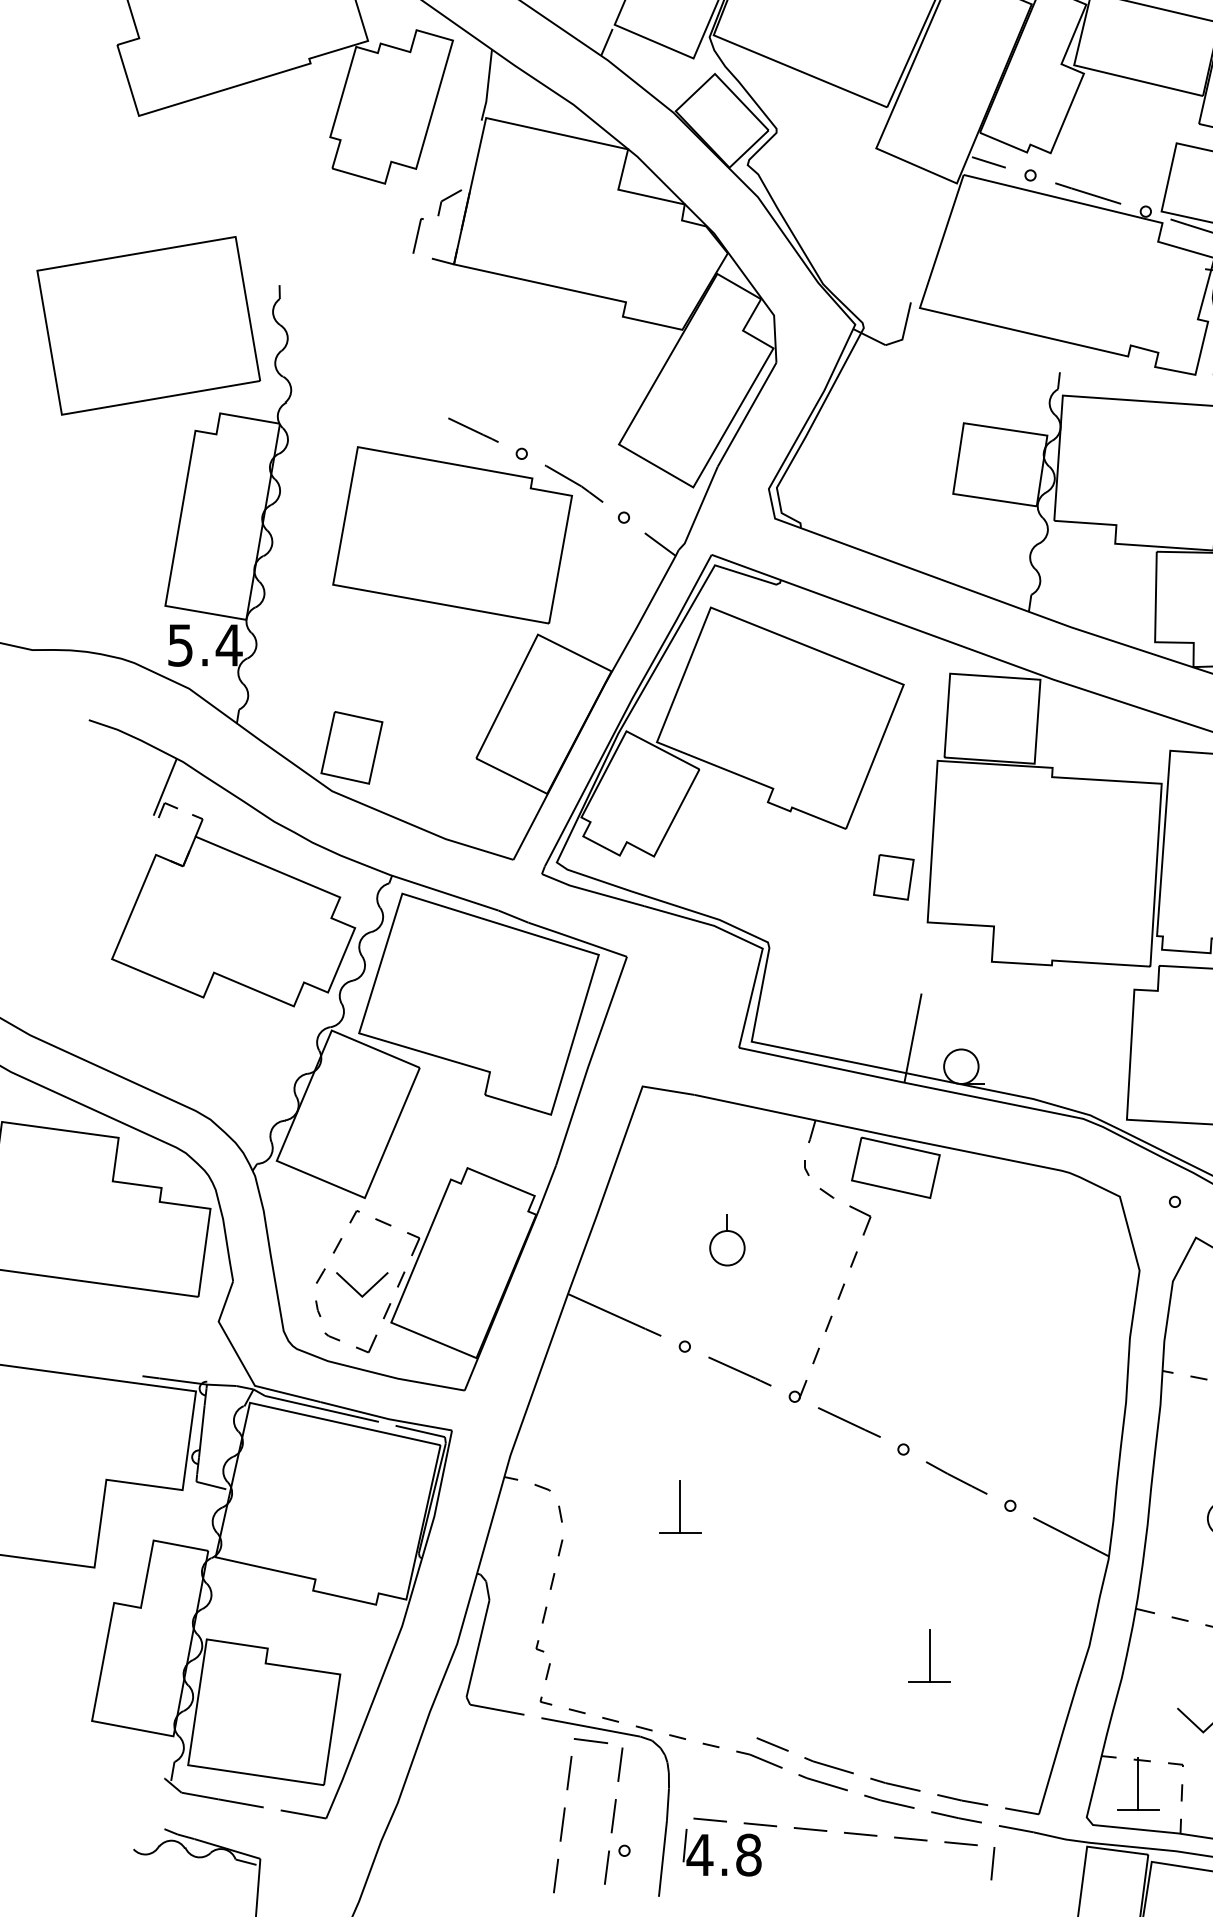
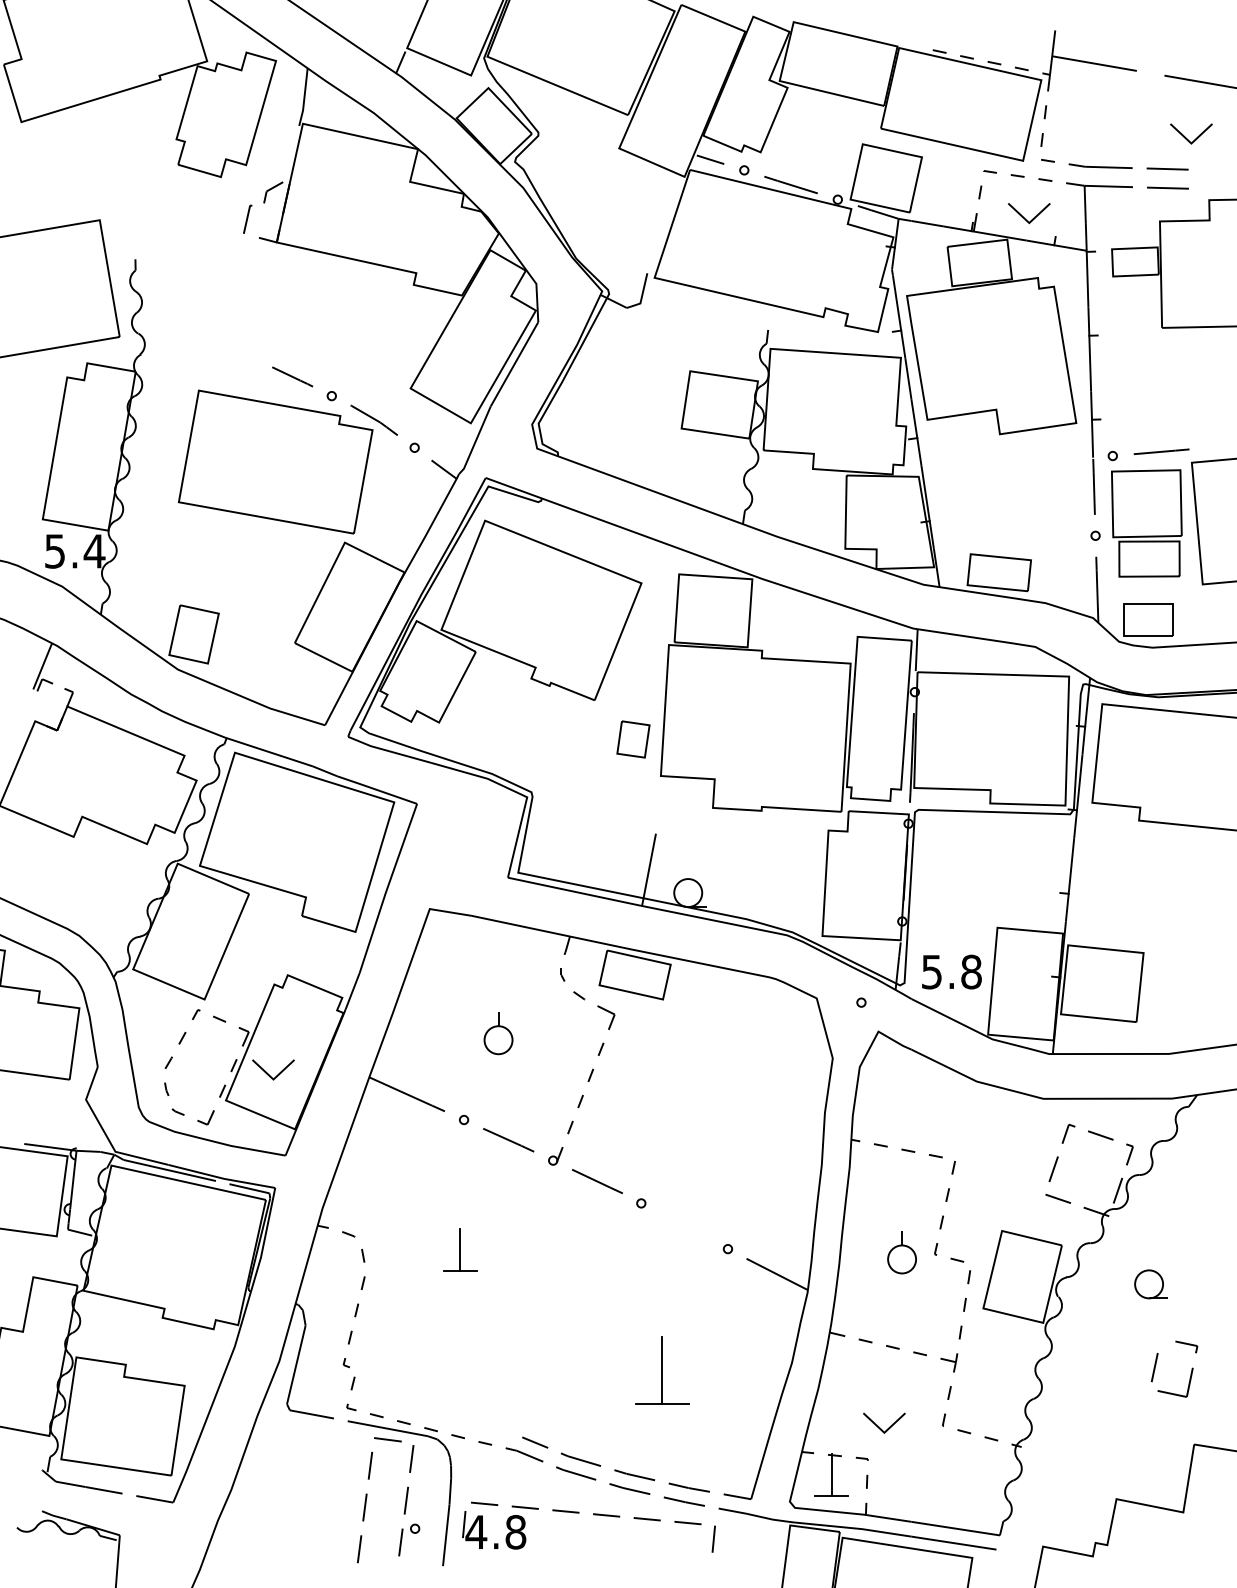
part: (356, 1289) -> (268, 1073), moved
line: (956, 1477) -> (684, 1226), removed
part: (929, 1655) -> (662, 1370), size x1.6

